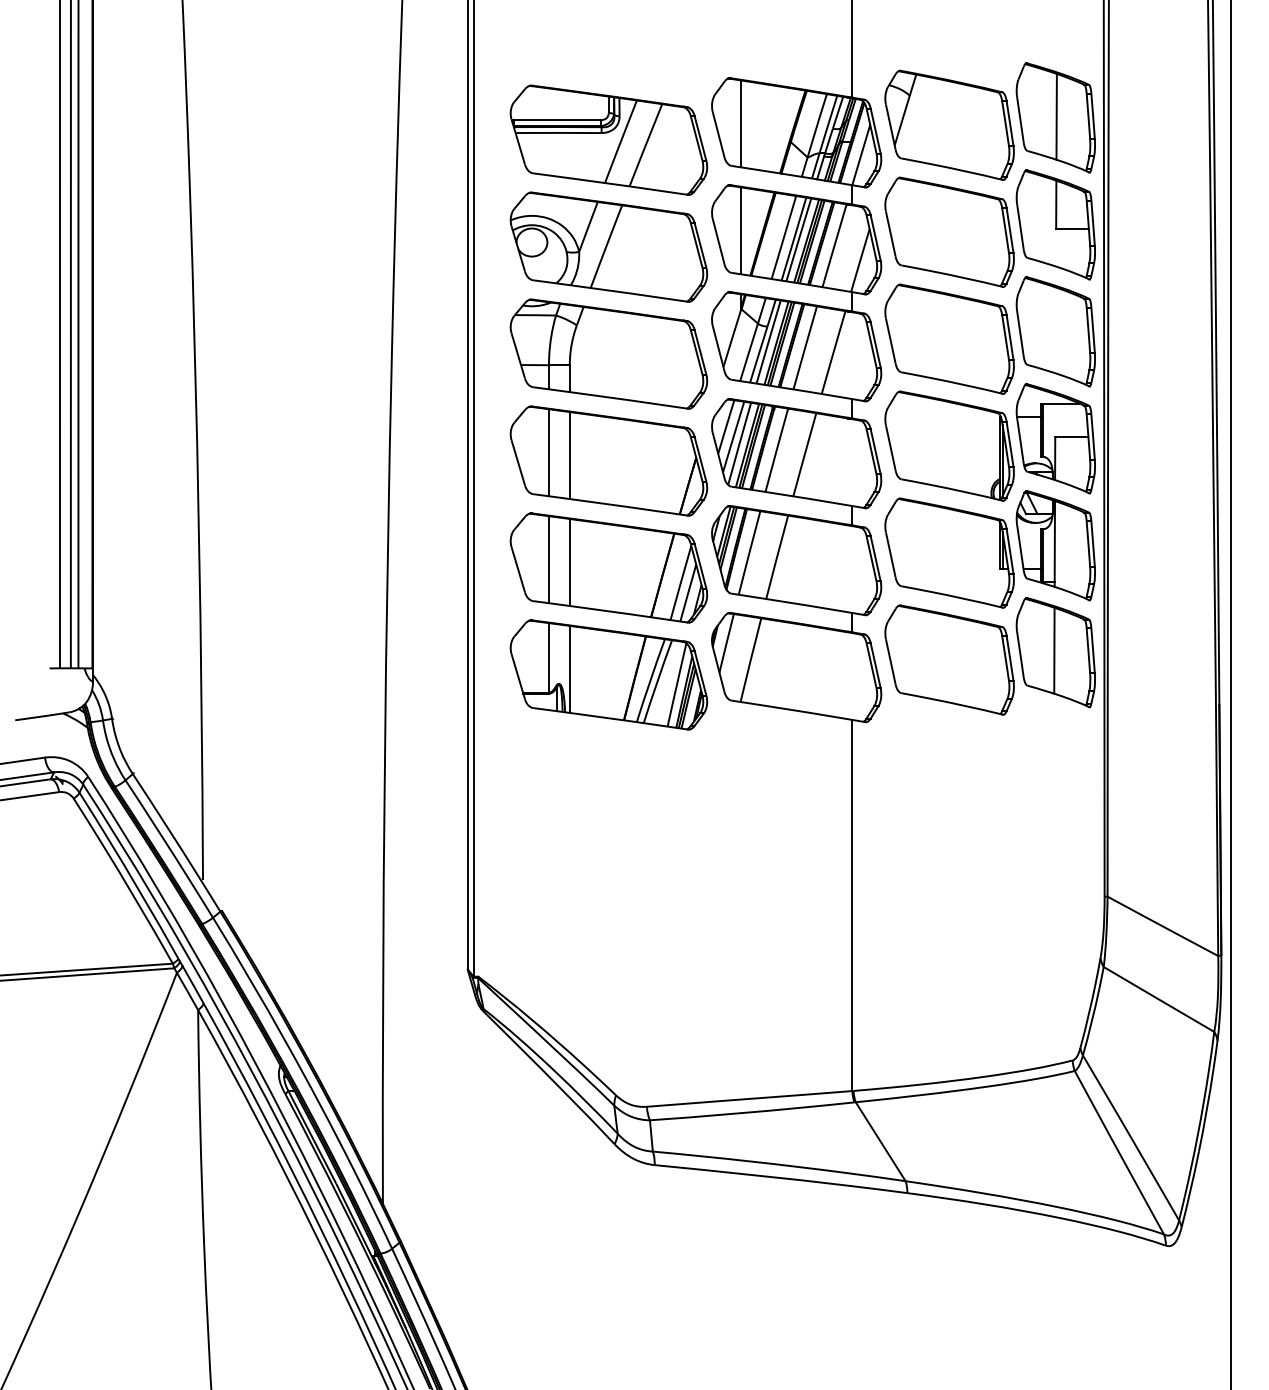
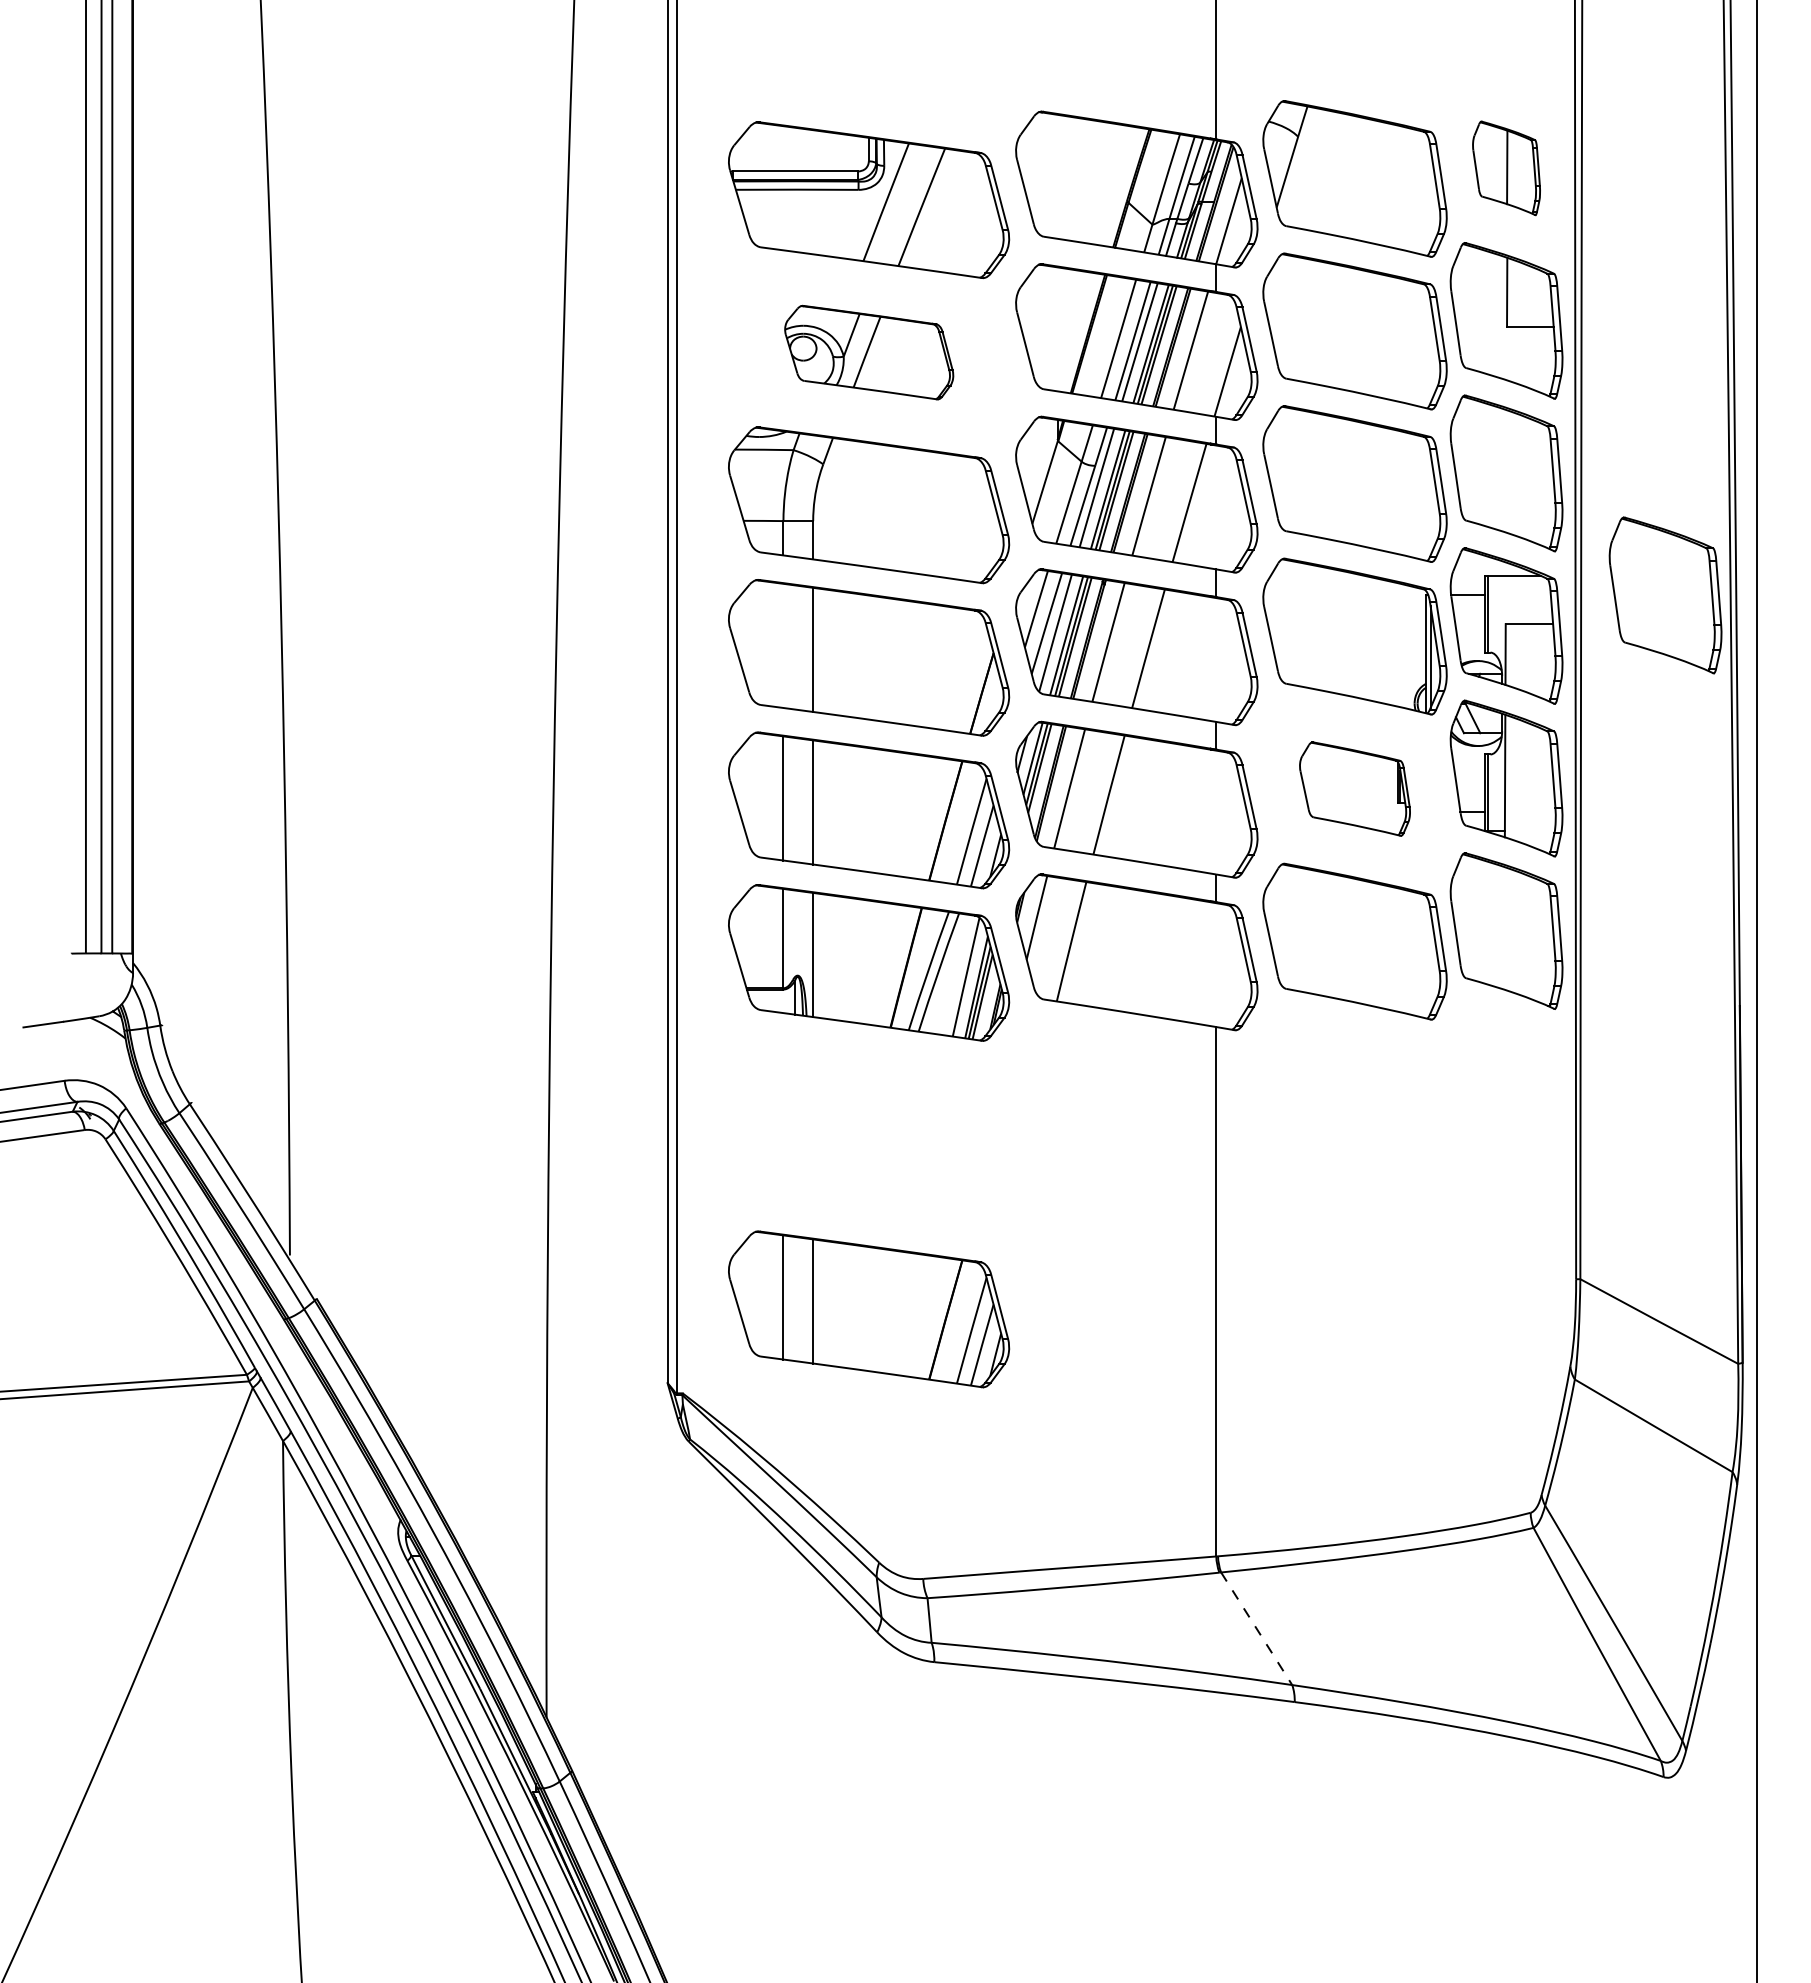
part: (1055, 118) -> (1506, 168), size x0.6
line: (741, 123) -> (1057, 176), removed
line: (741, 230) -> (1057, 329), removed
part: (609, 247) -> (869, 352), size x0.6
part: (1167, 417) -> (1665, 595), added
line: (548, 452) -> (783, 645), removed
part: (949, 552) -> (1354, 788), size x0.6
line: (1054, 650) -> (1504, 928), removed
part: (609, 917) -> (869, 1309), added
line: (880, 1141) -> (1256, 1628), solid -> dashed

